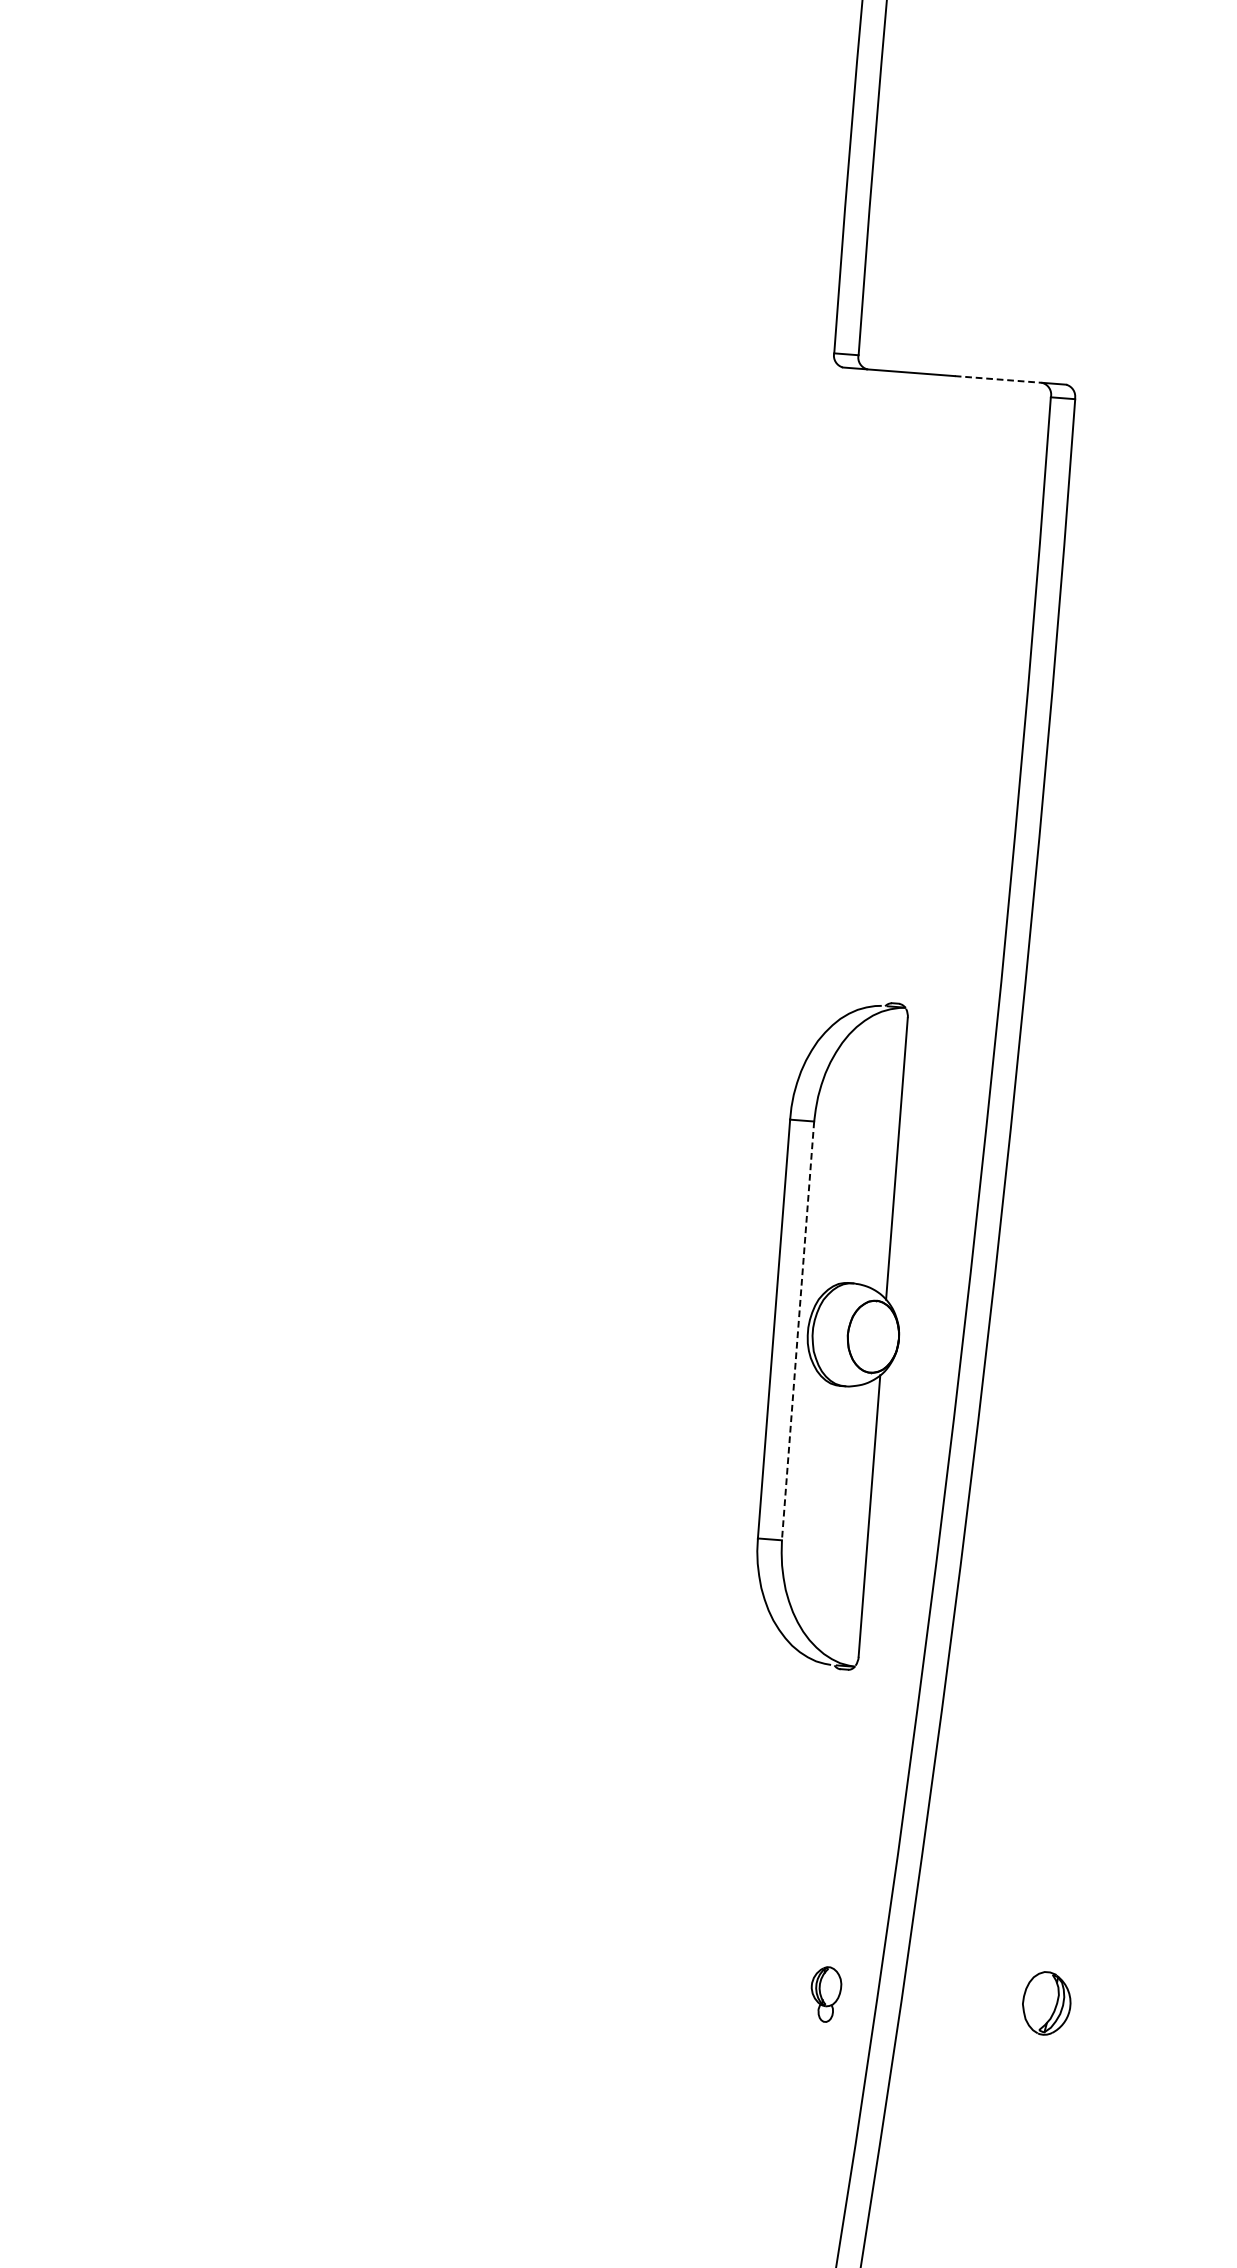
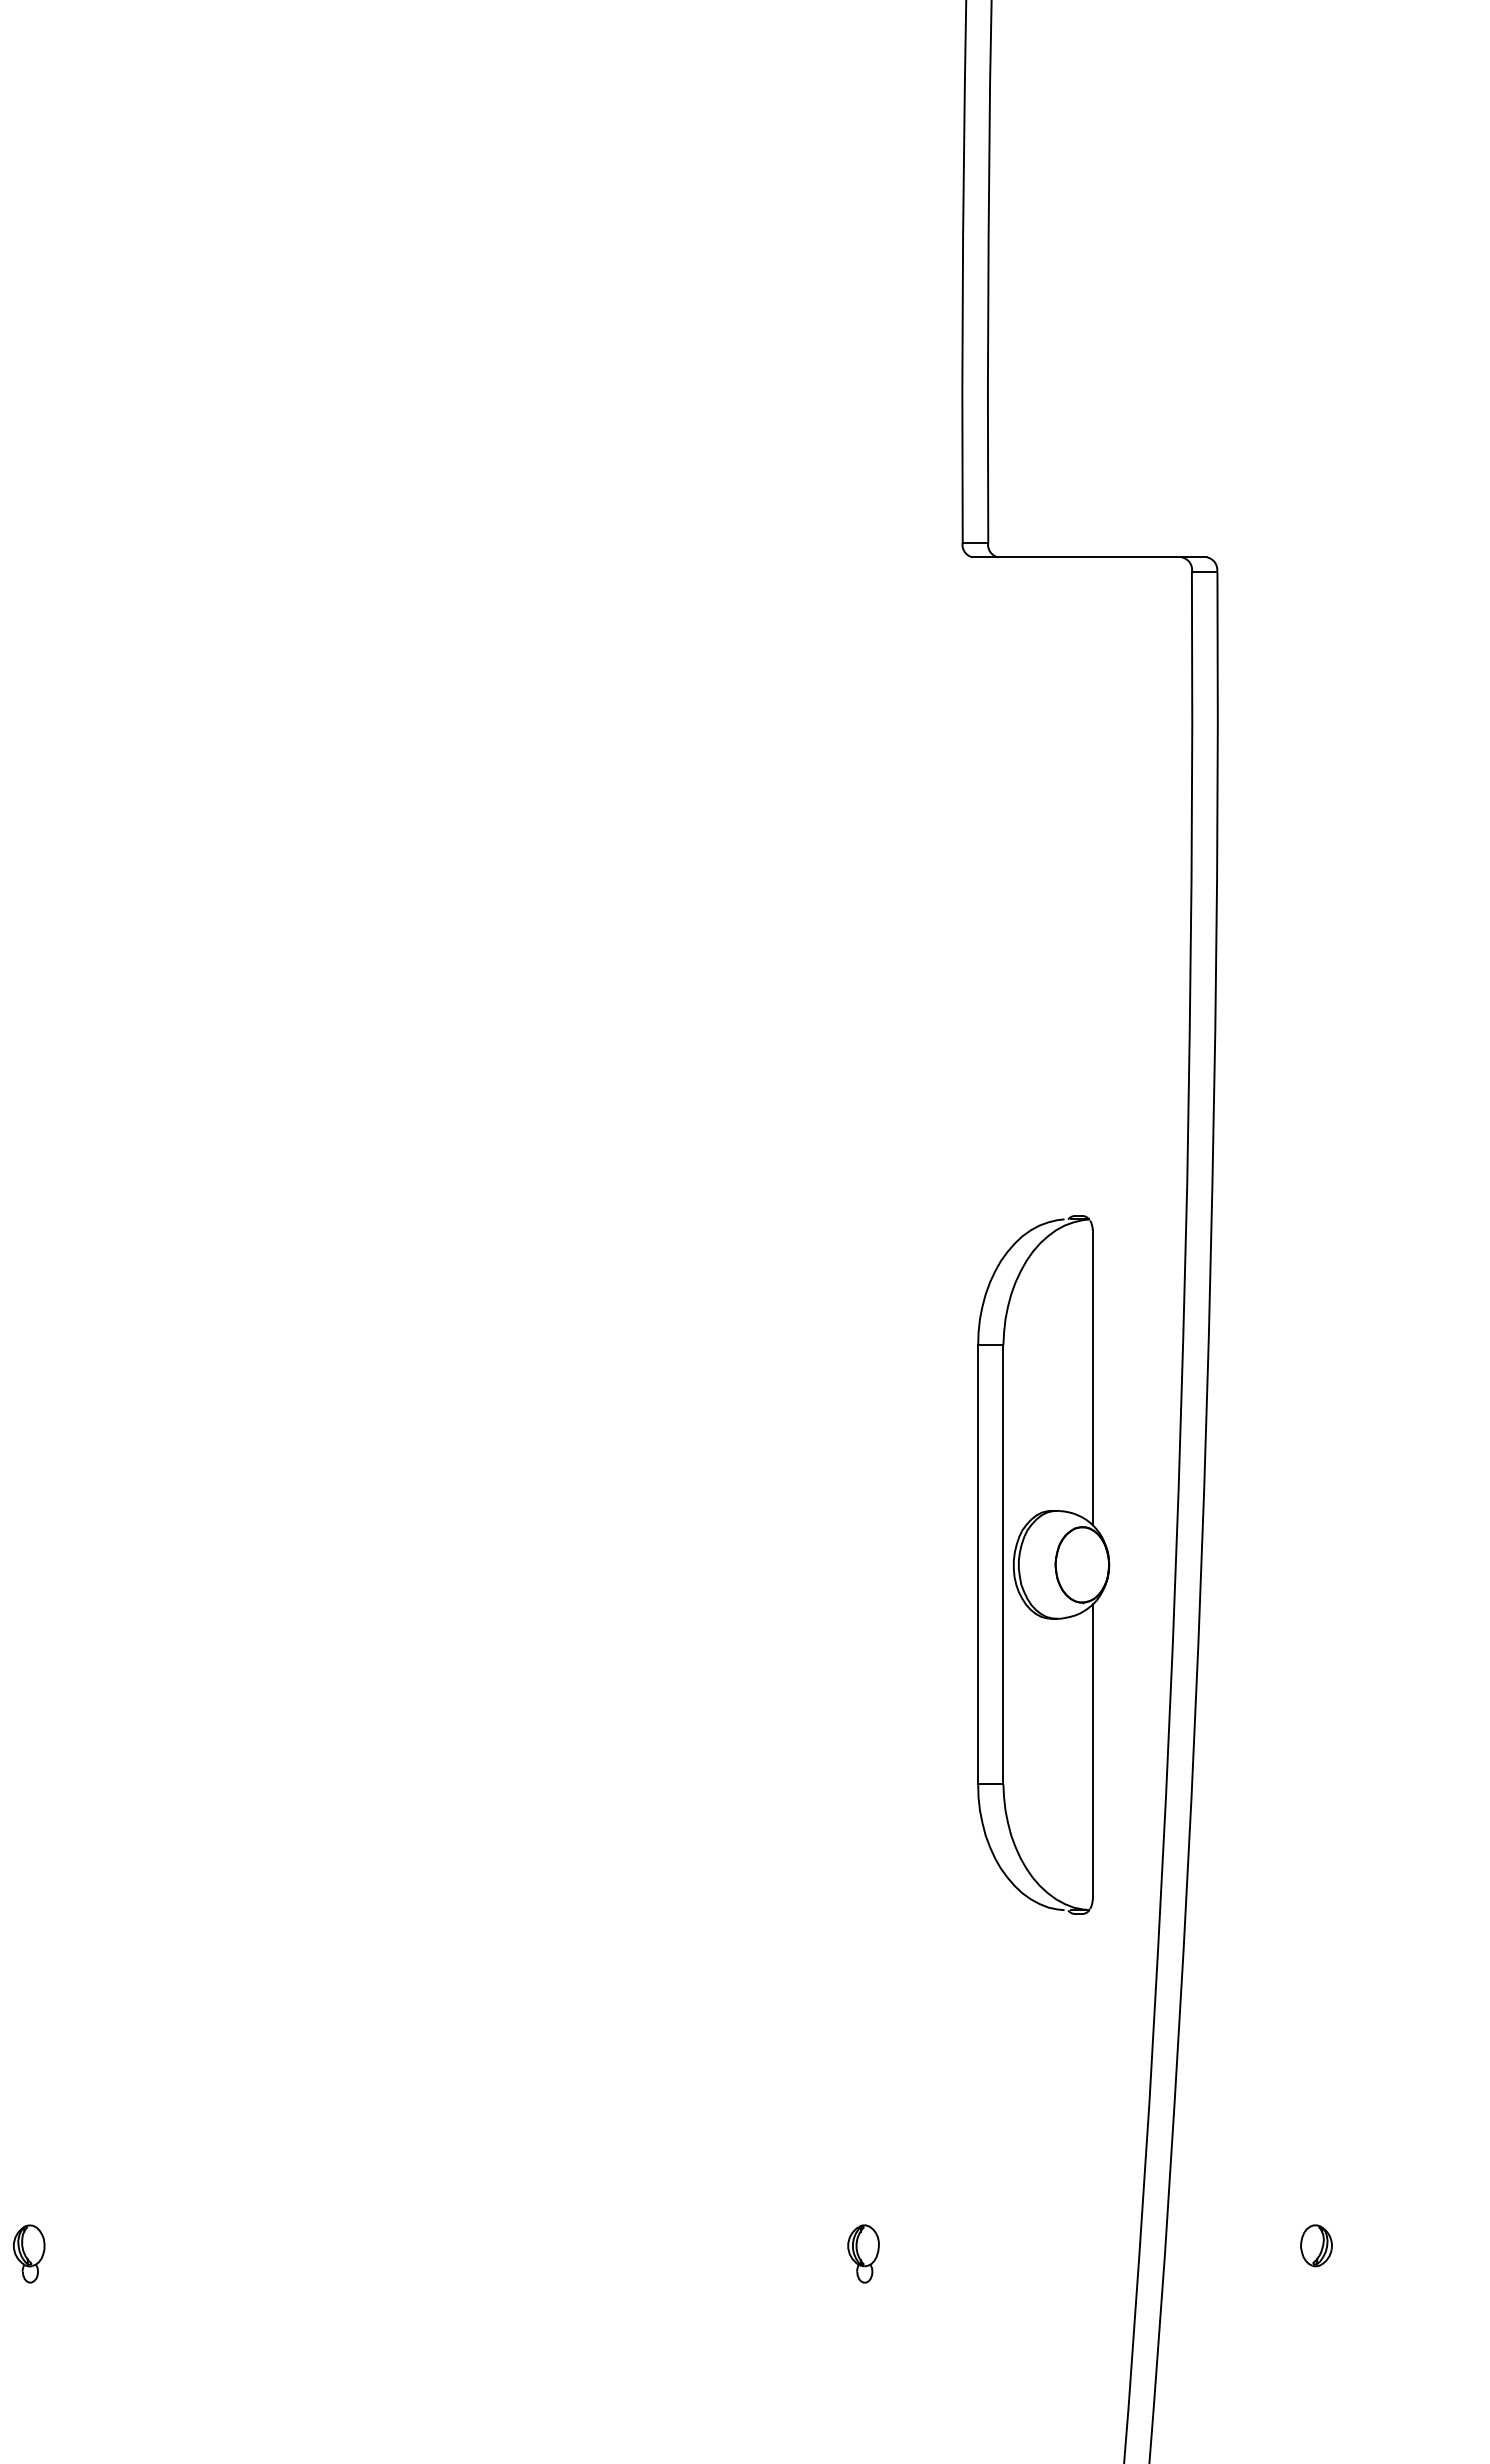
line: (998, 379) -> (1135, 557), dashed -> solid
line: (798, 1331) -> (1003, 1565), dashed -> solid
part: (825, 1994) -> (863, 2253), moved
part: (1046, 2003) -> (1316, 2245), size x0.62

